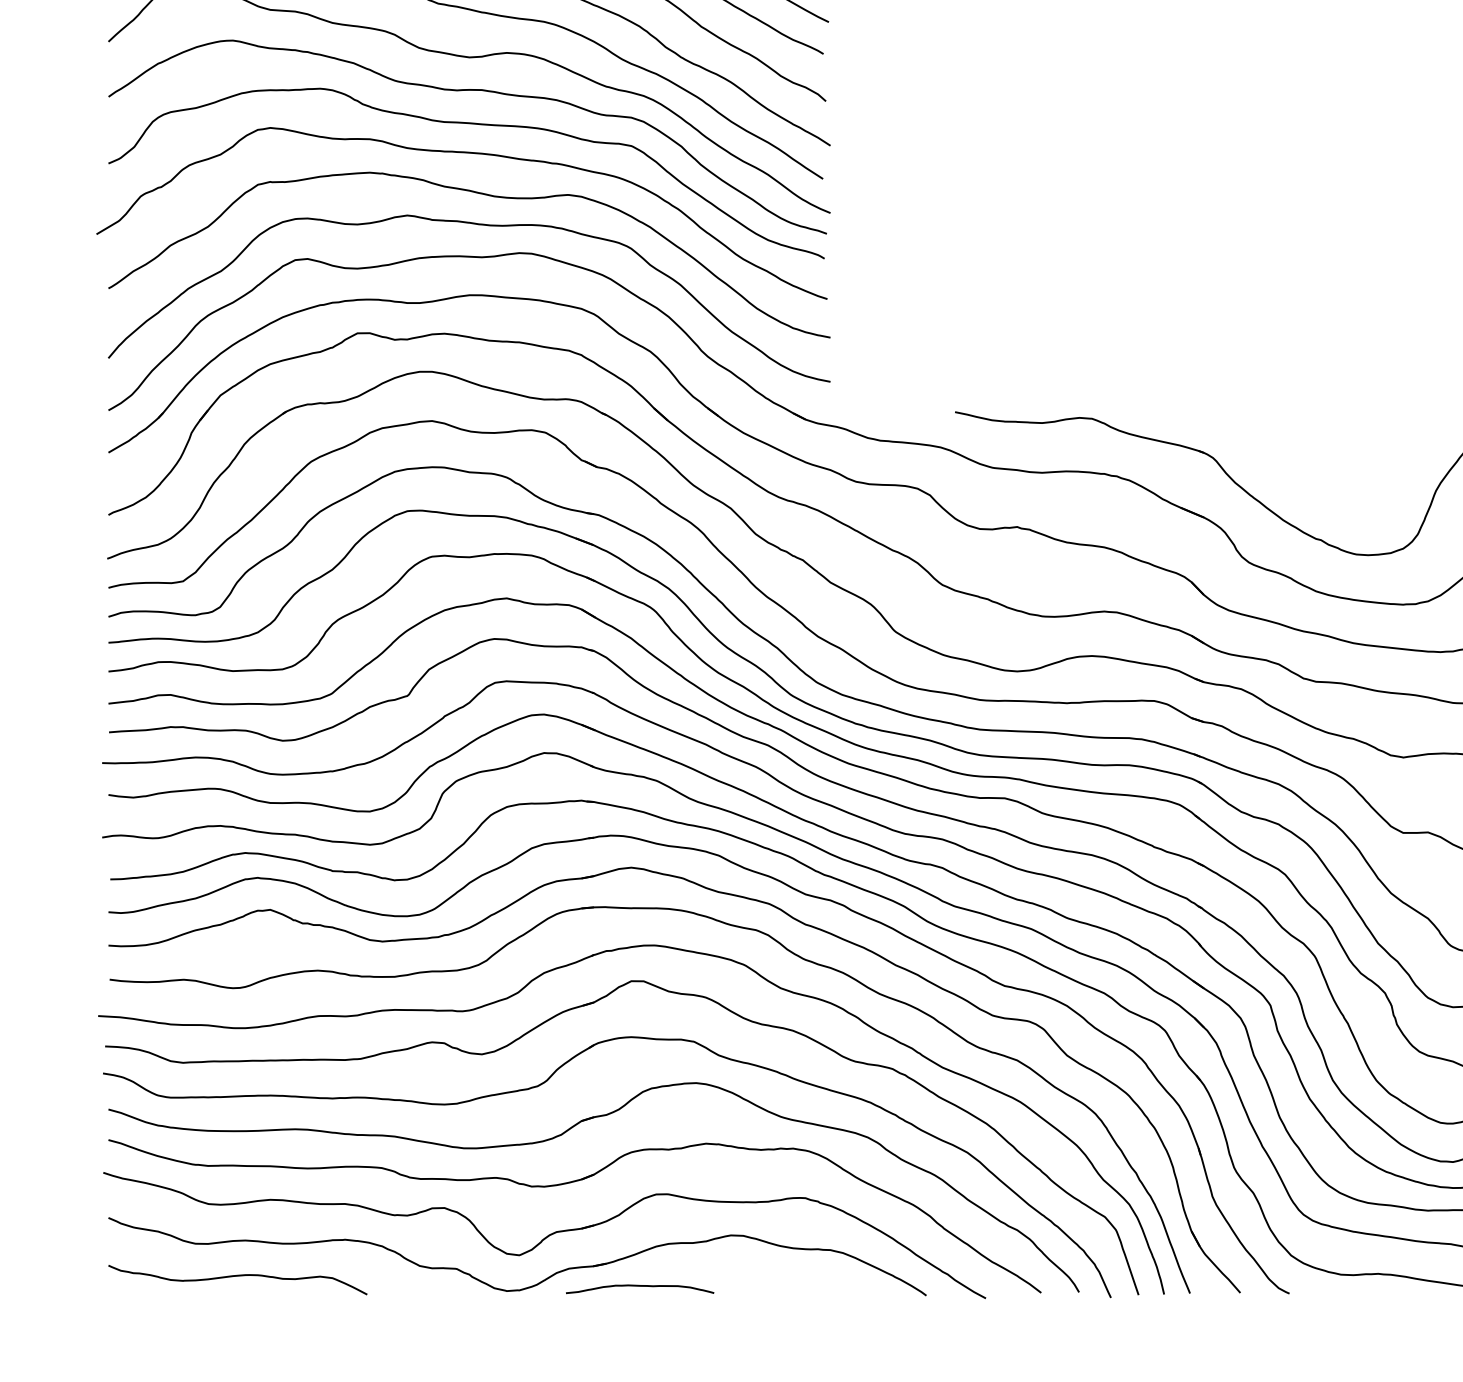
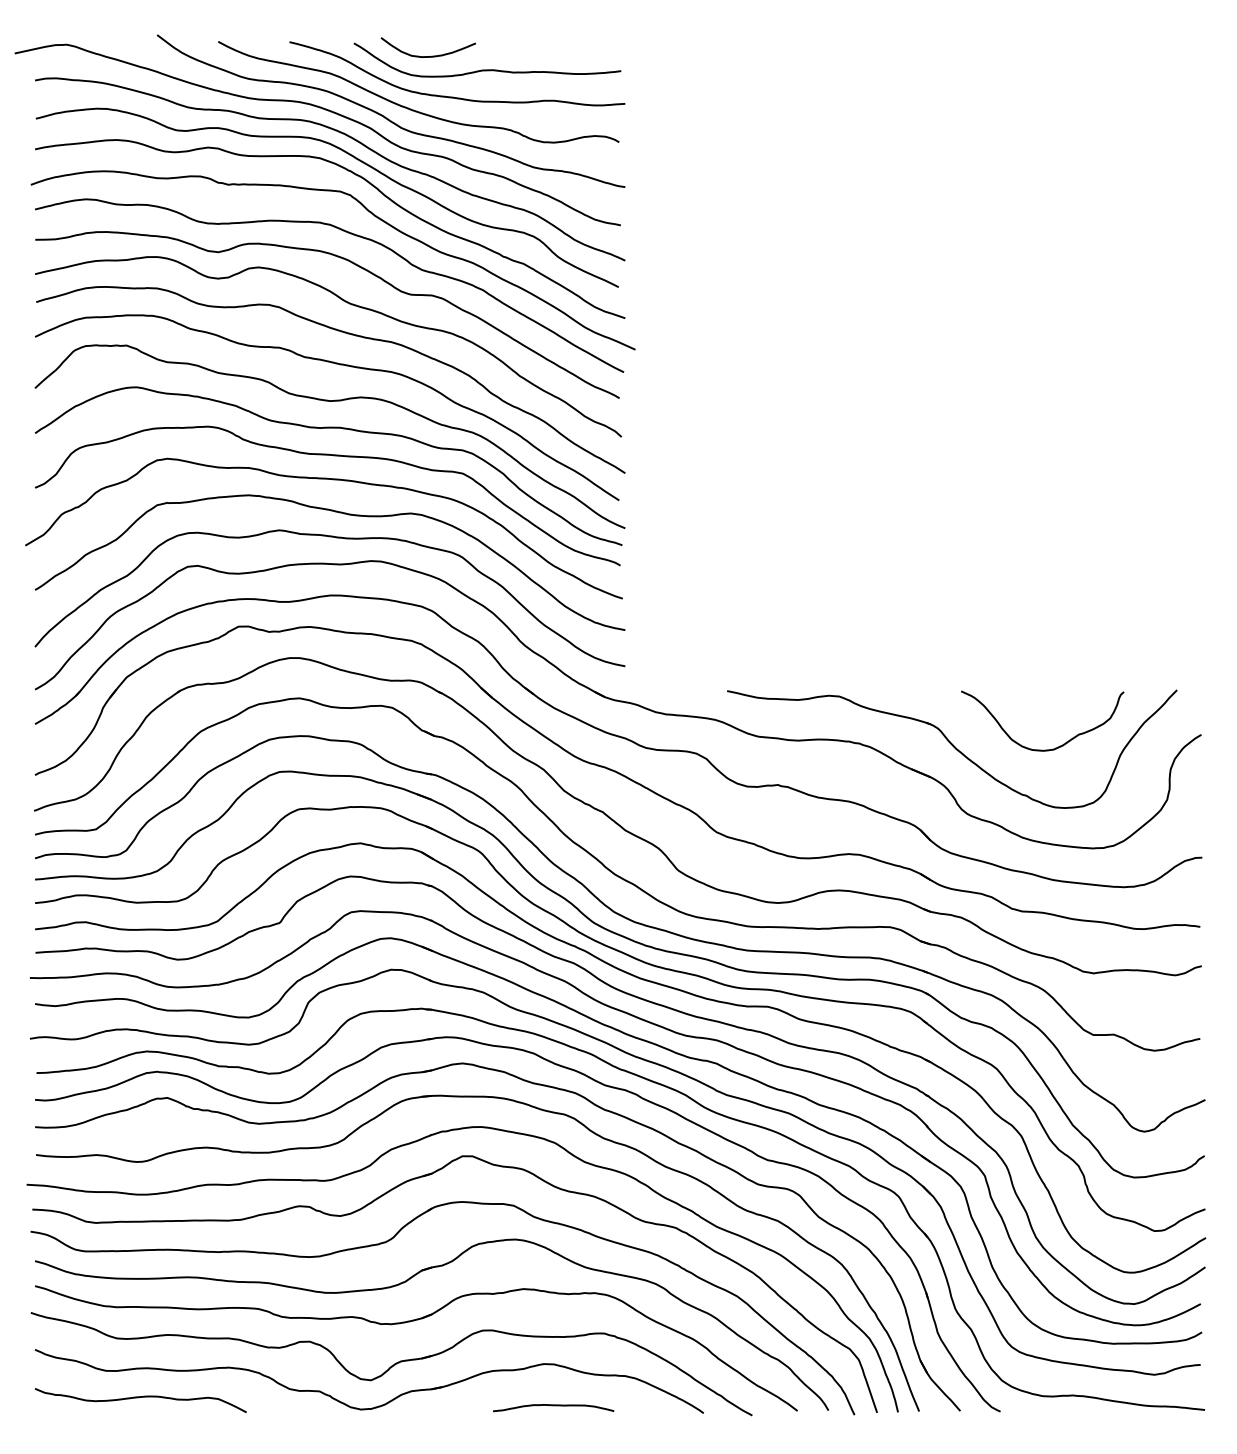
curve: (1340, 483) -> (1042, 749), added
curve: (639, 1287) -> (553, 1406), moved

